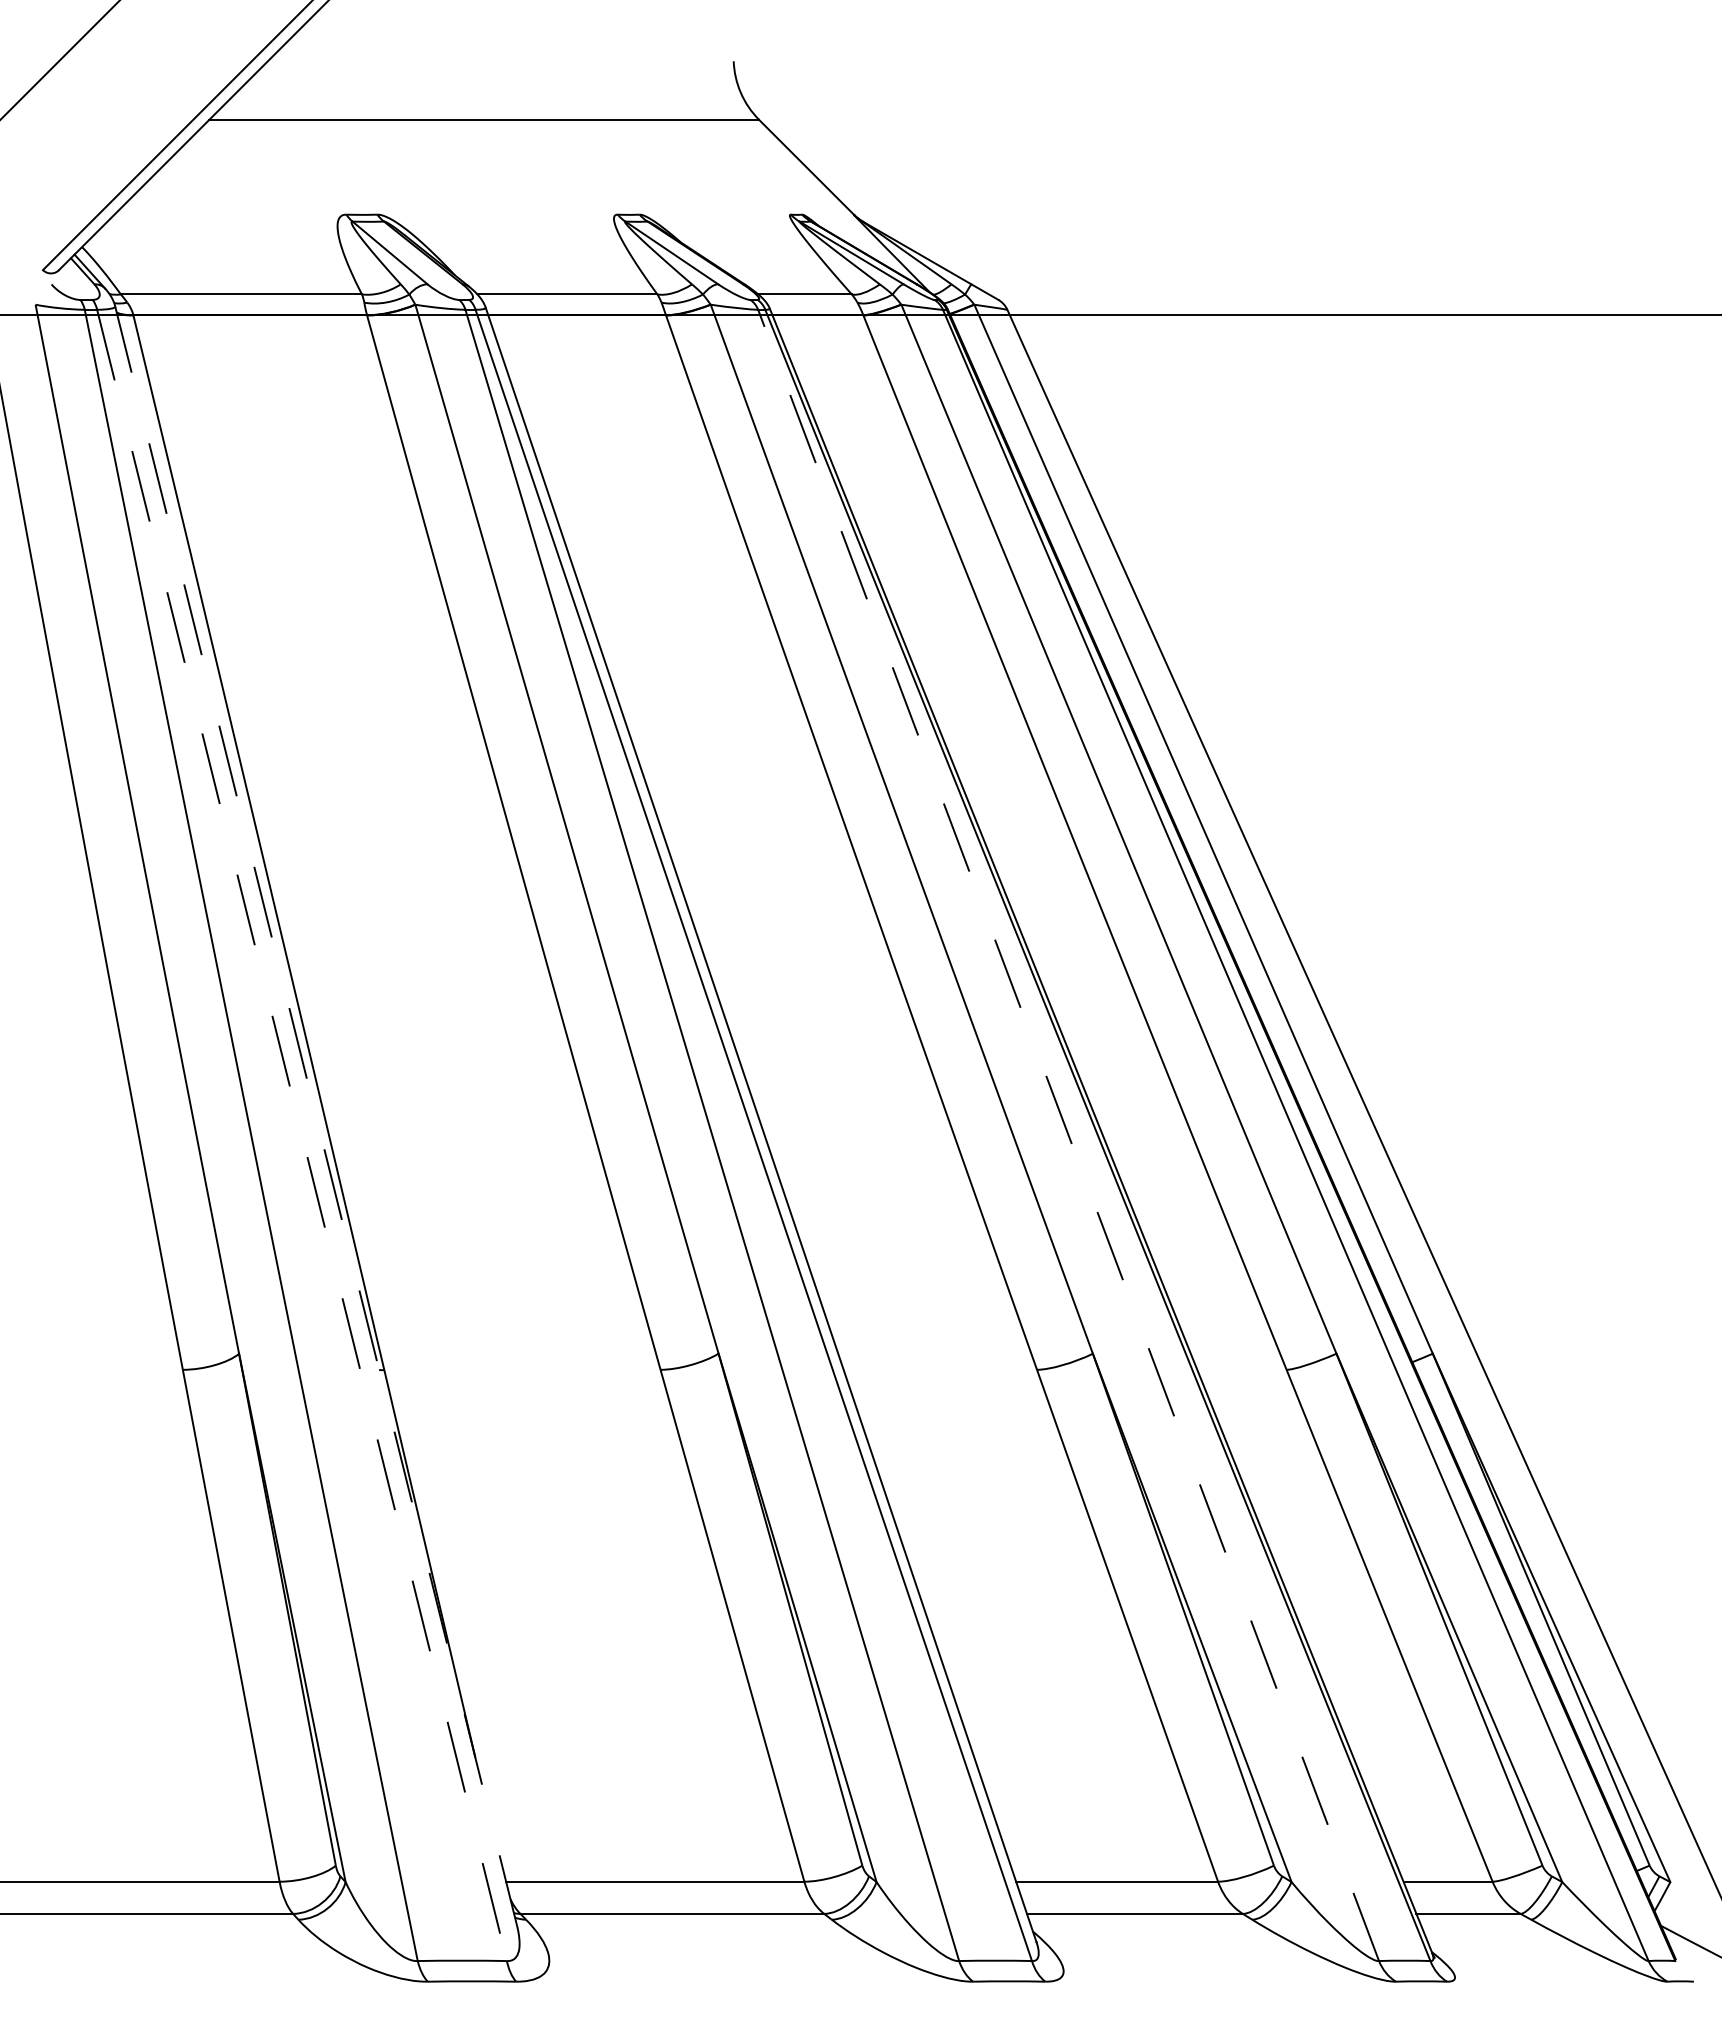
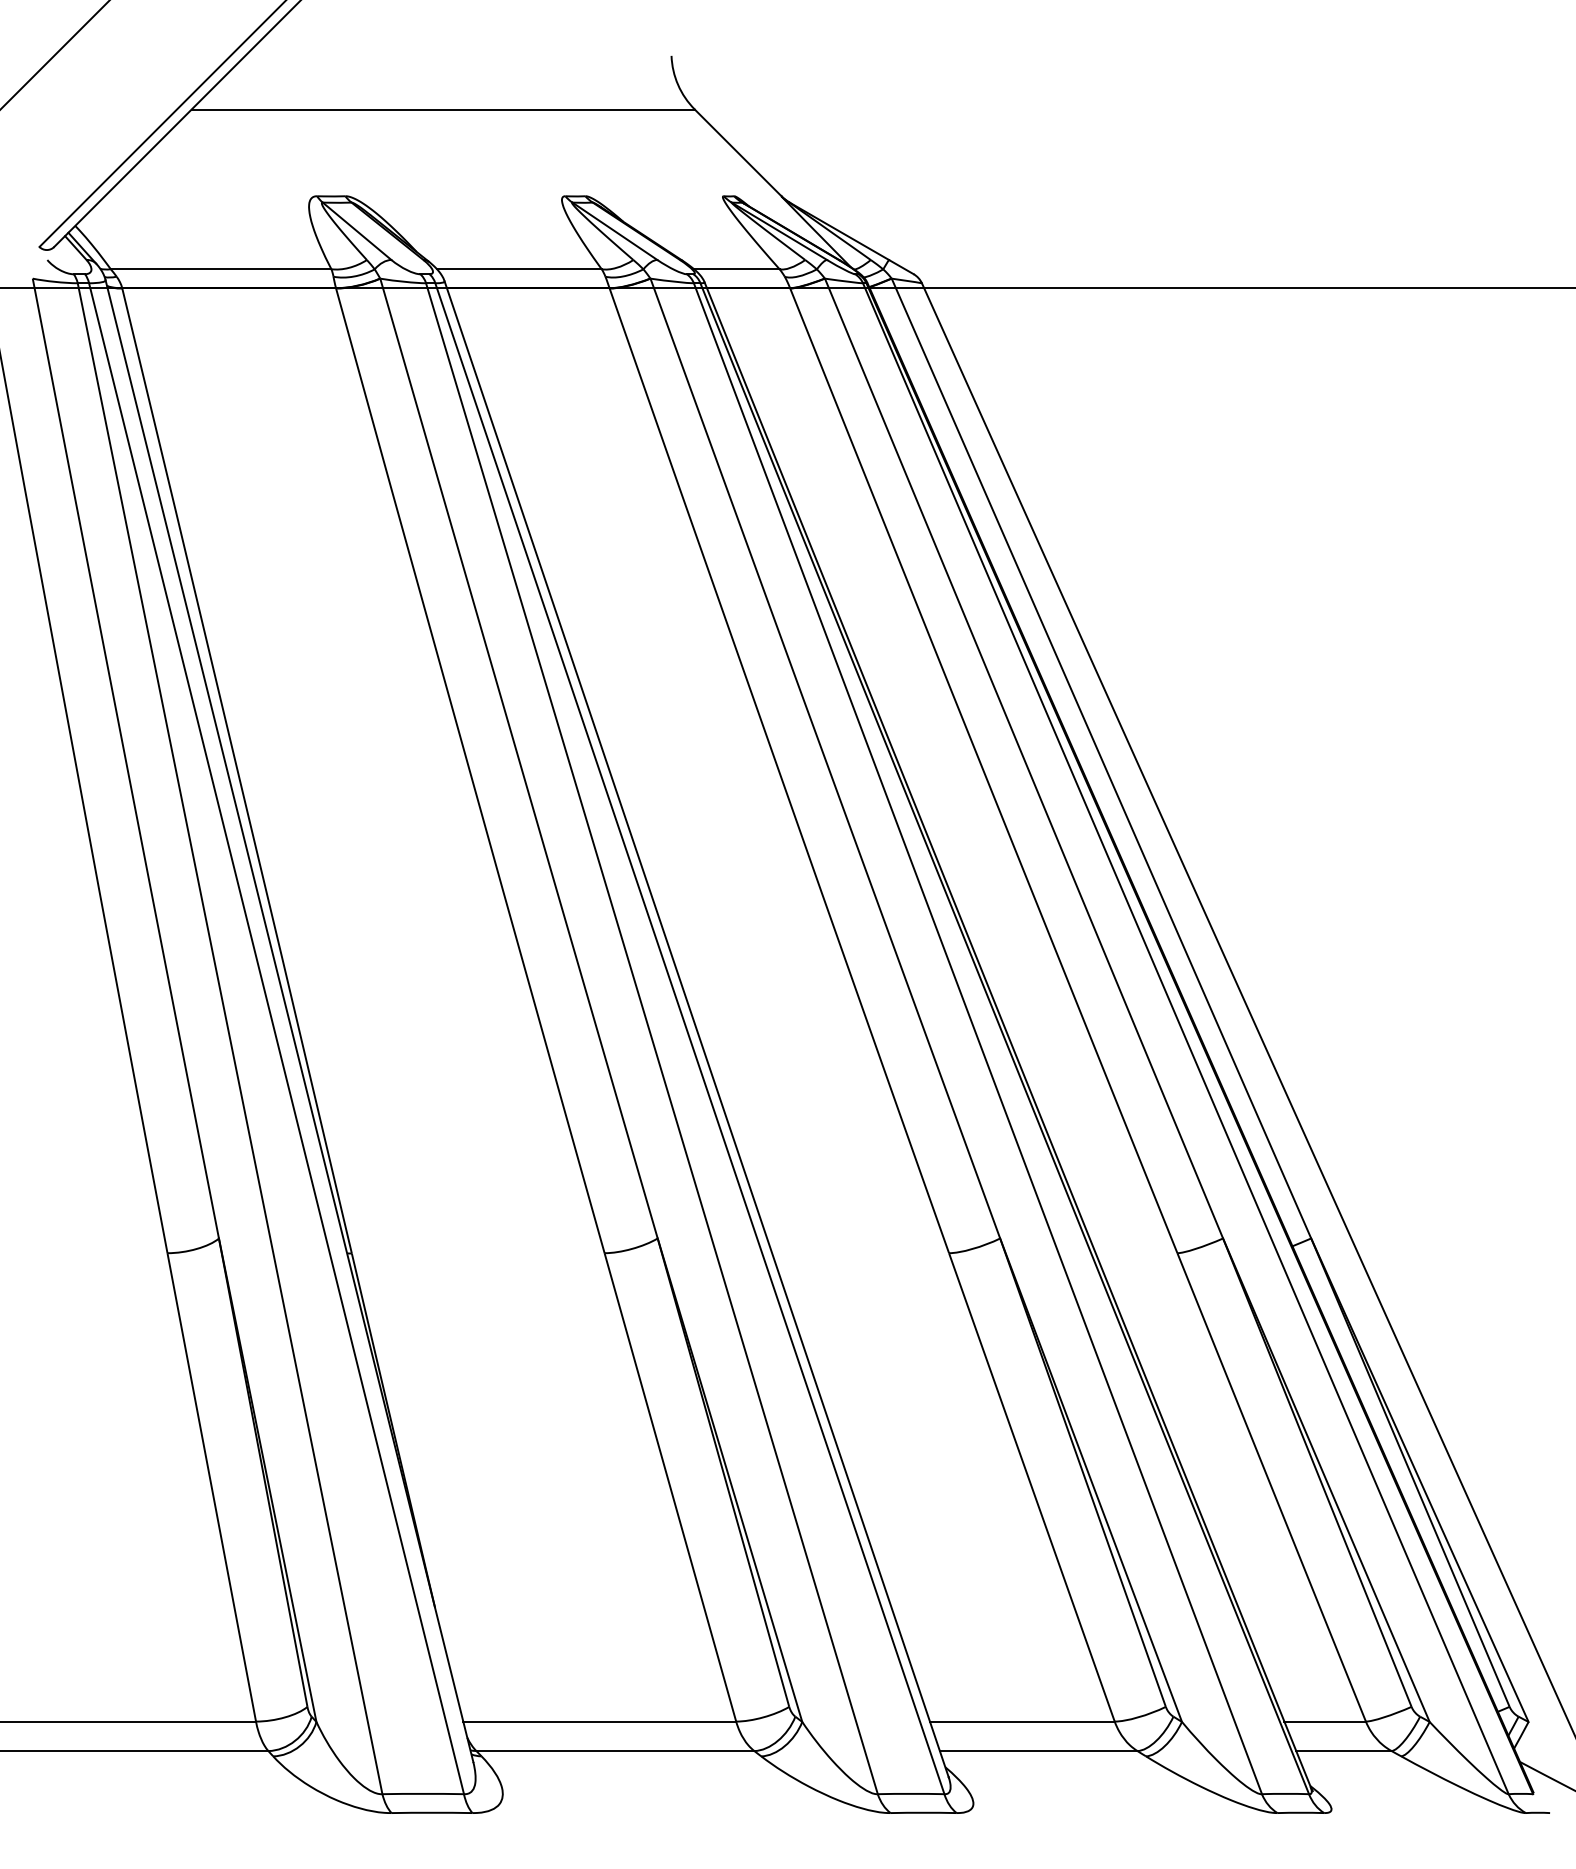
line: (316, 1115) -> (289, 1020), dashed -> solid
line: (1068, 1134) -> (977, 1037), dashed -> solid
line: (302, 1135) -> (276, 1038), dashed -> solid

